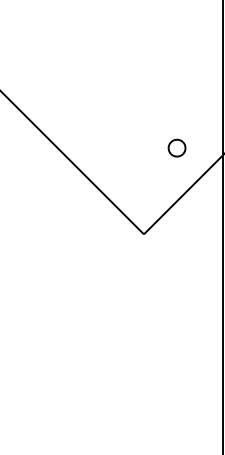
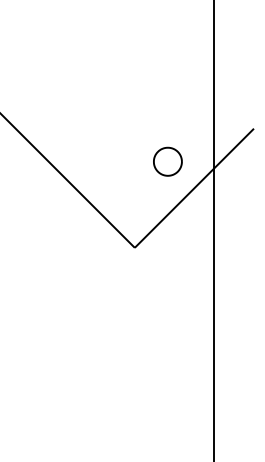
part: (176, 148) -> (167, 161), size x1.67

